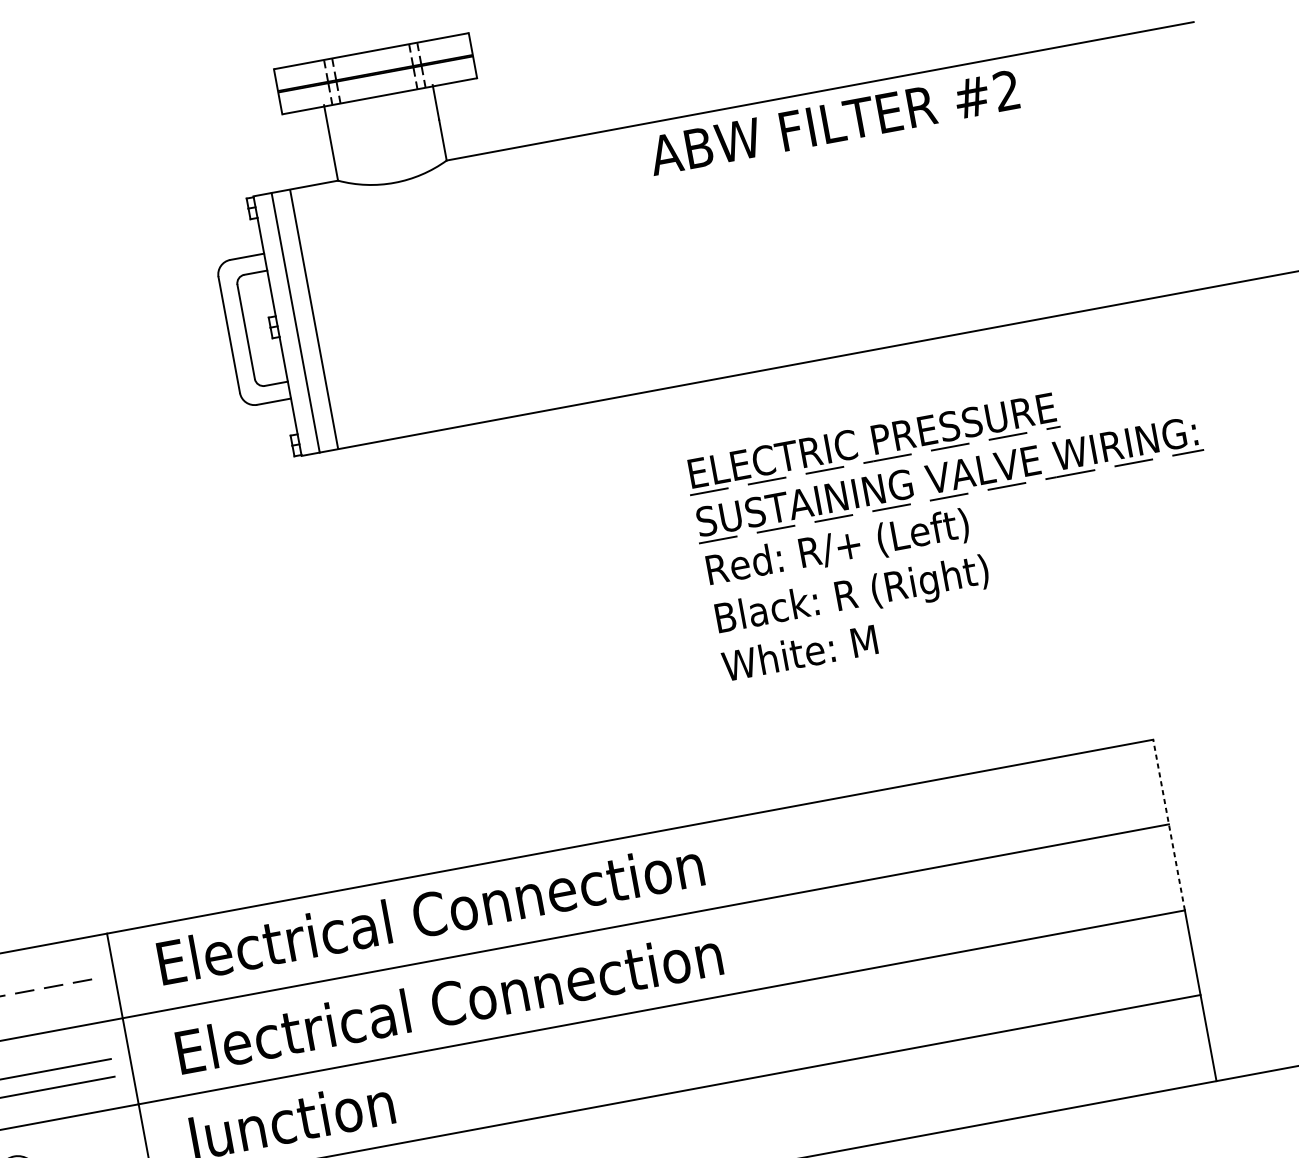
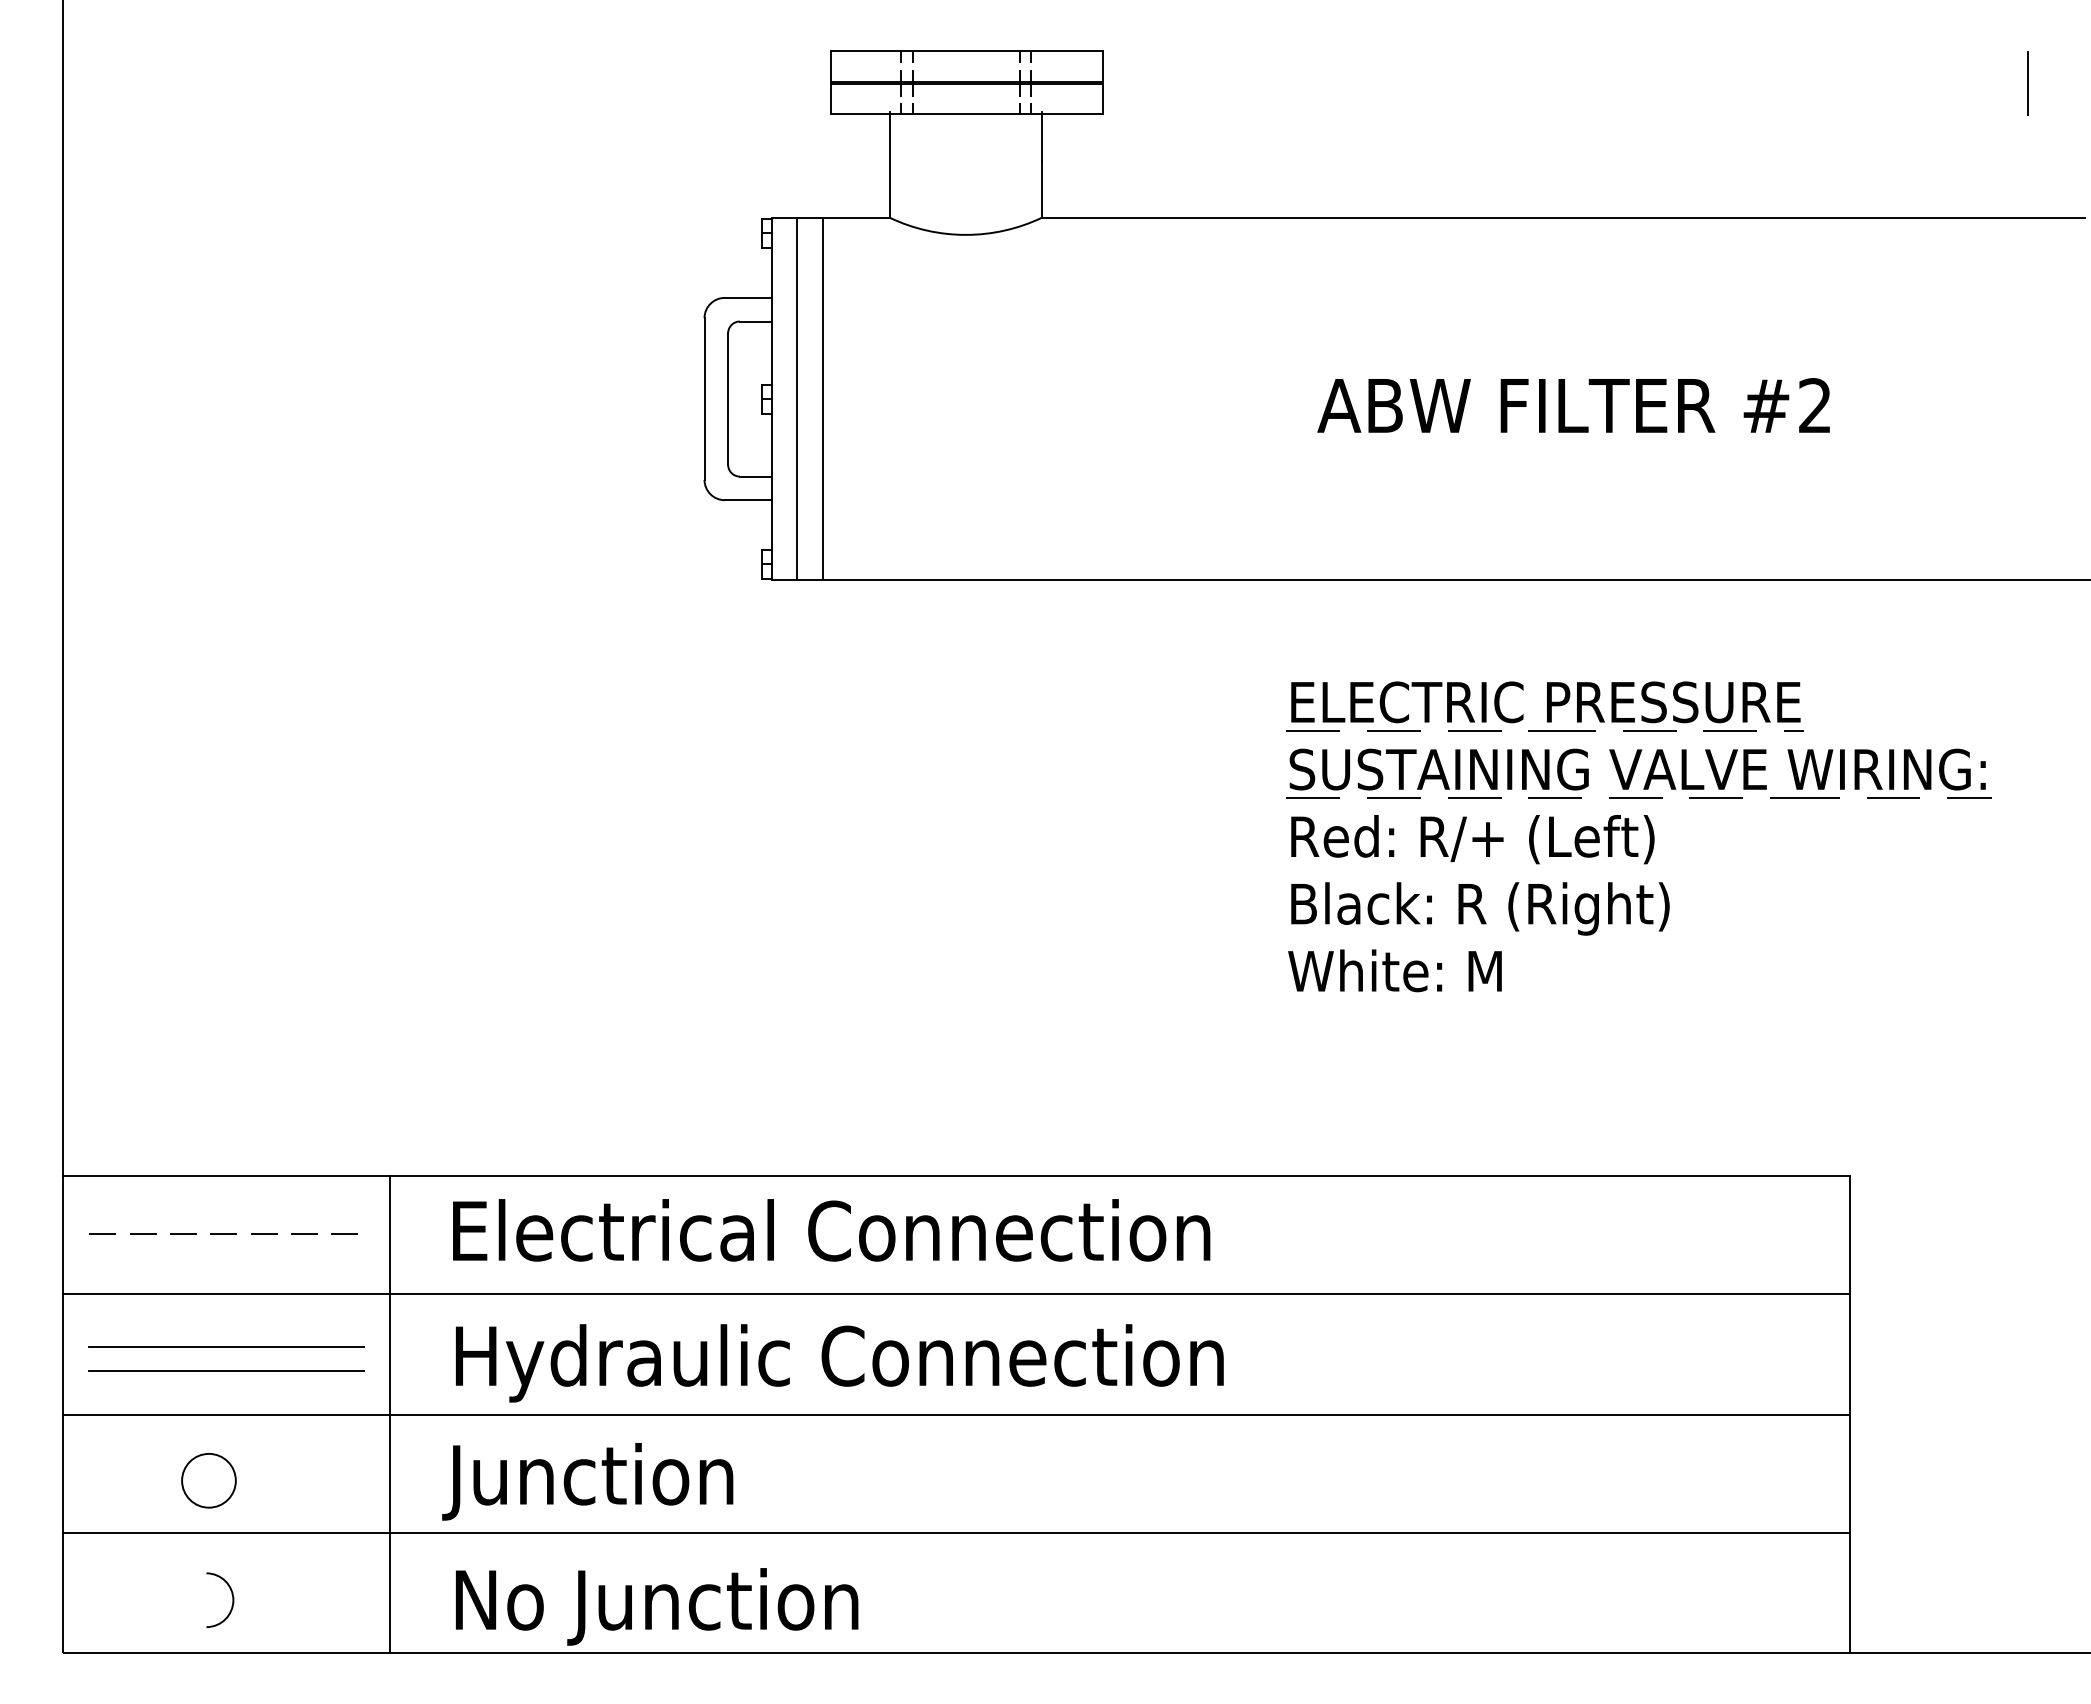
text: (833, 122) -> (1573, 405), moved
line: (1168, 824) -> (1850, 1294), dashed -> solid
text: (456, 1007) -> (843, 1363), Electrical Connection -> Hydraulic Connection

